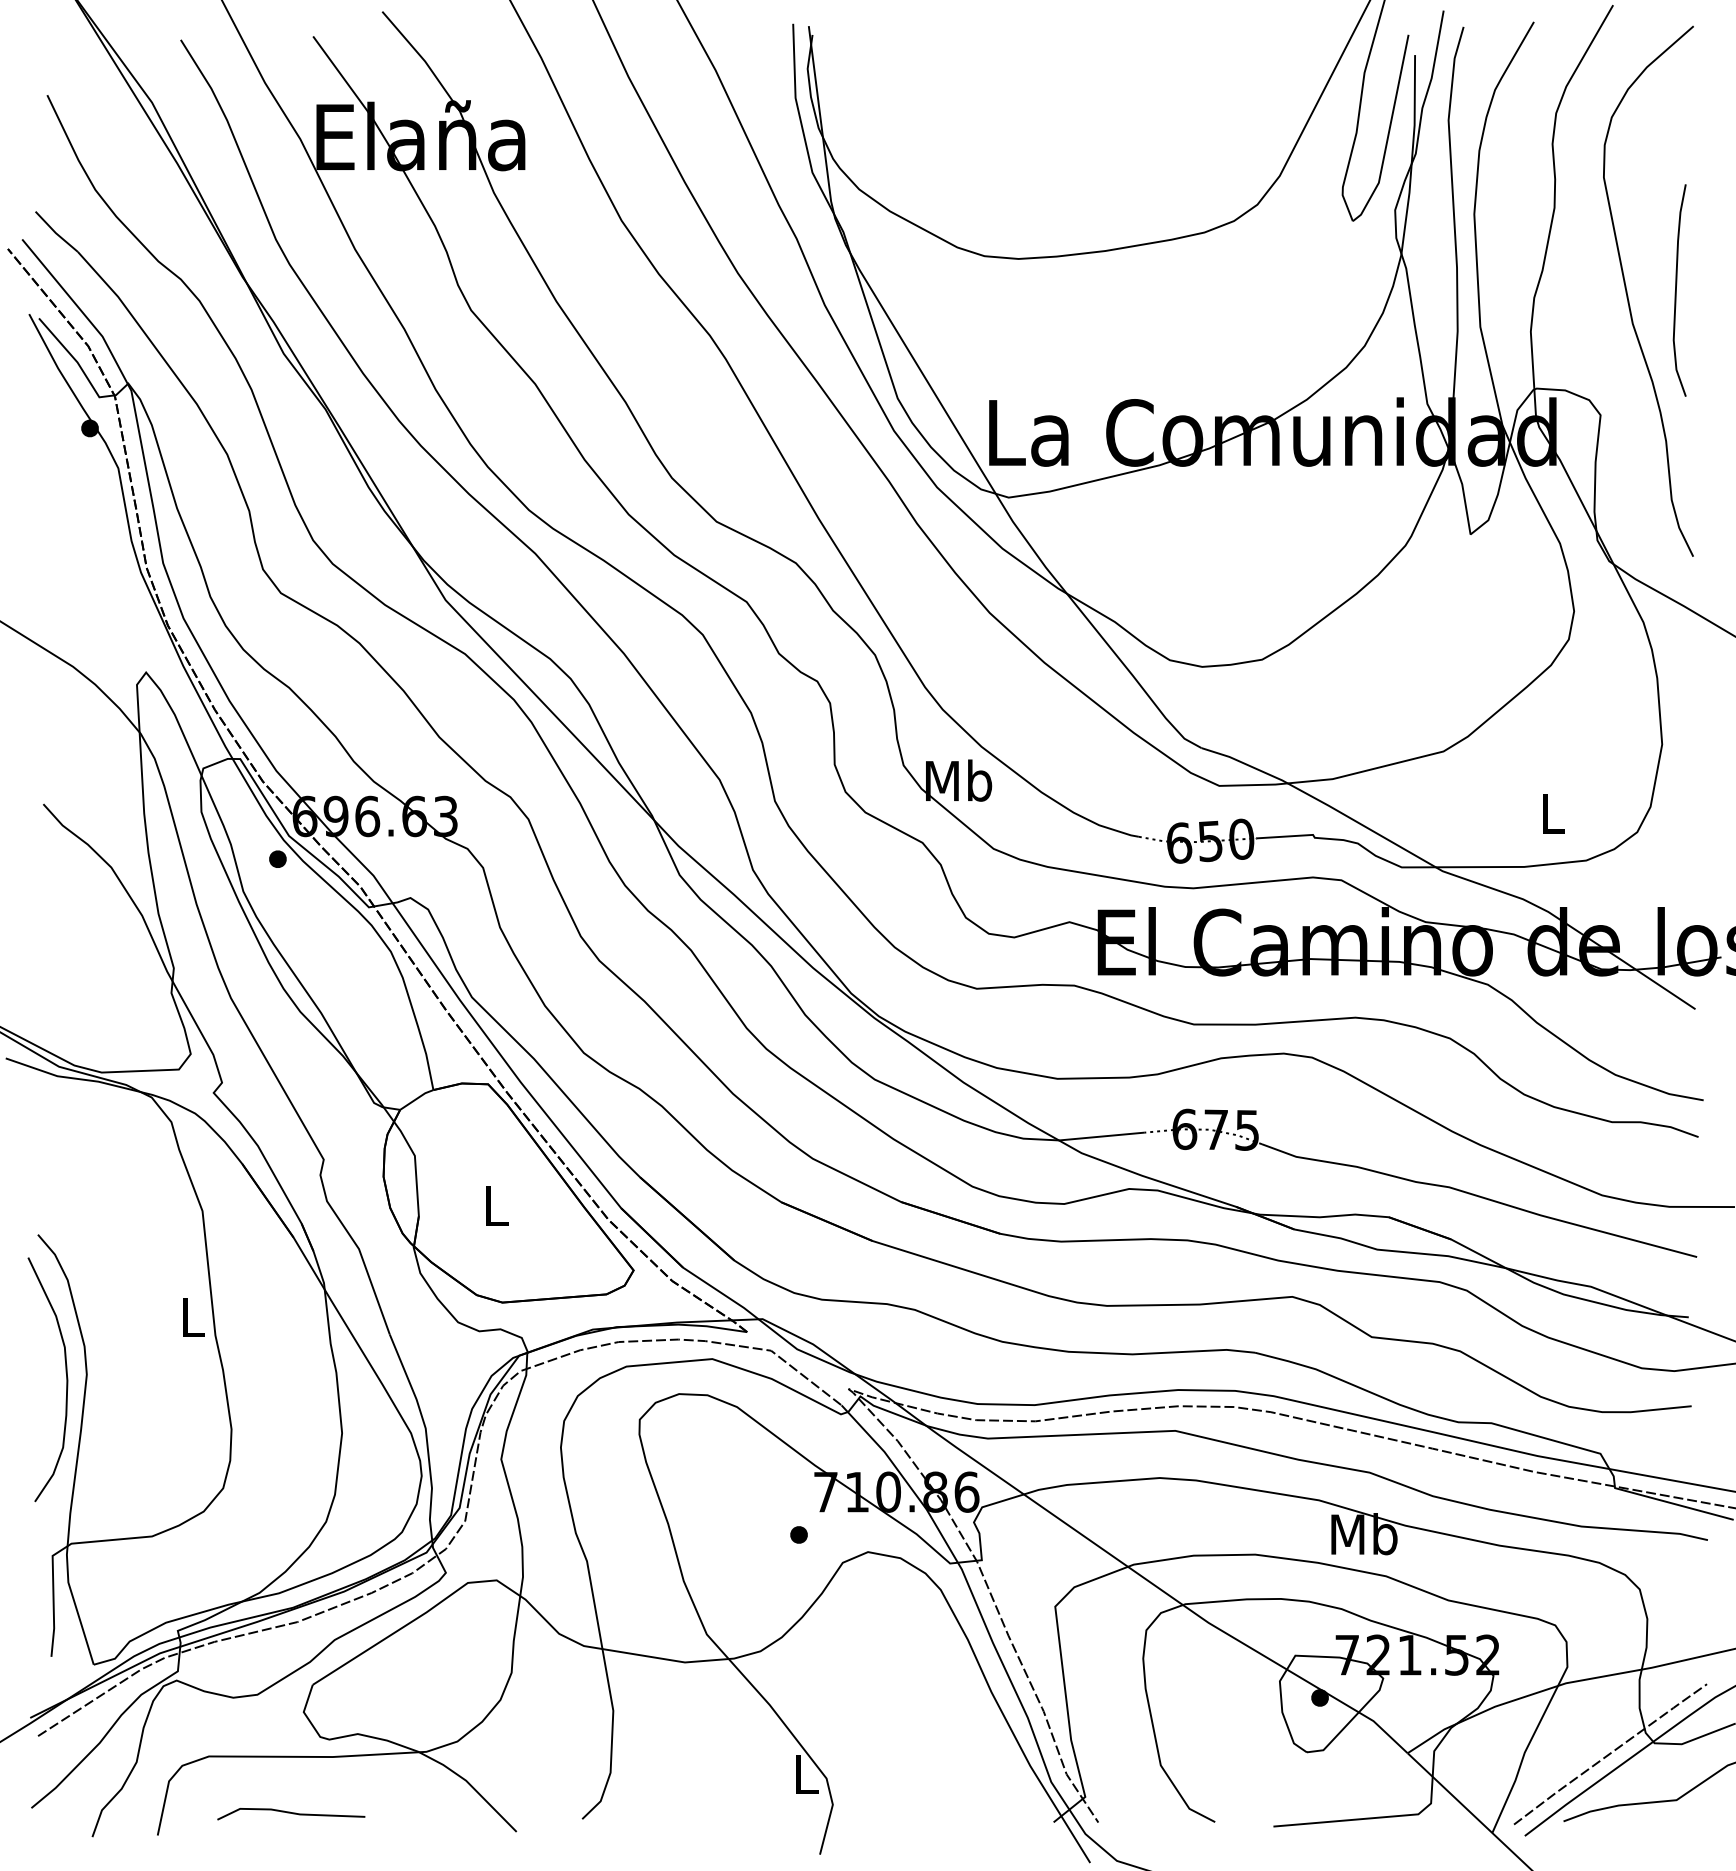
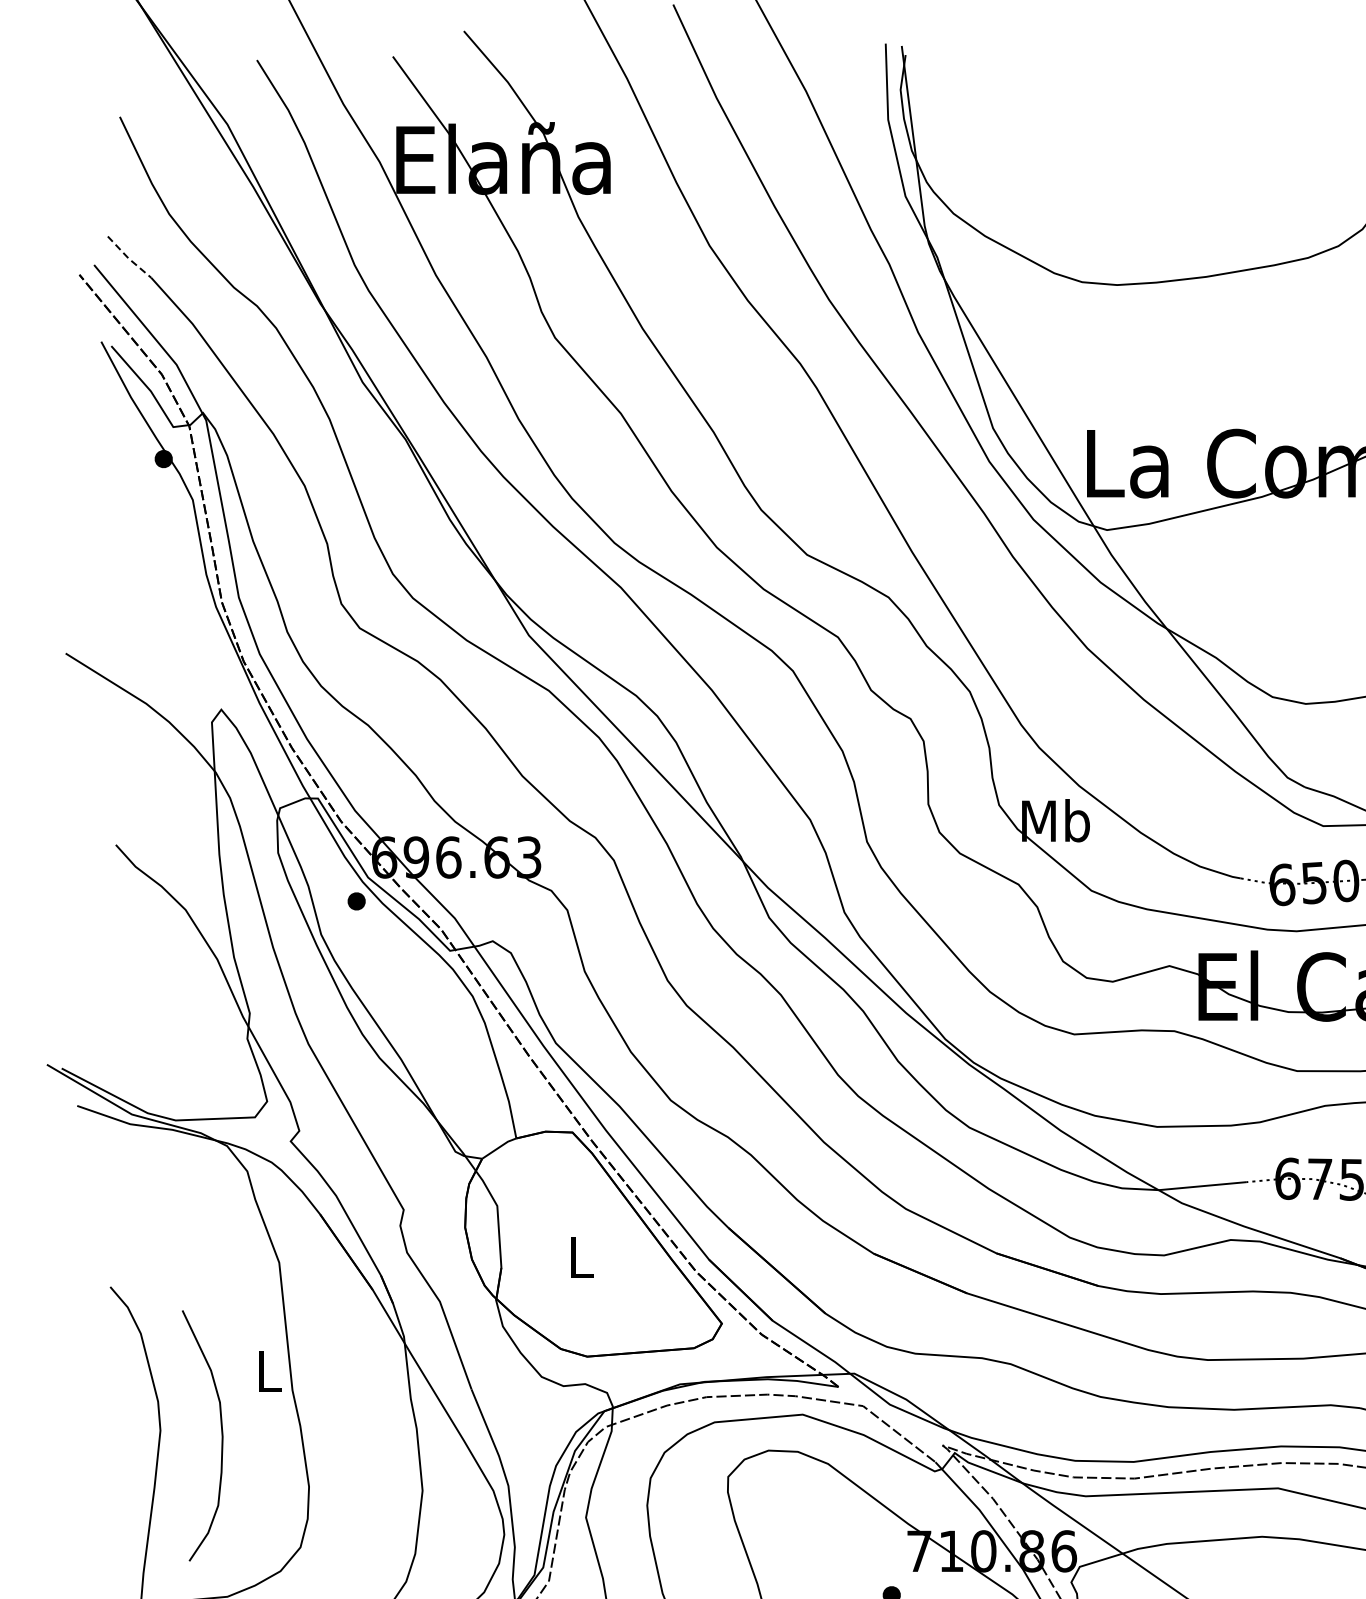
line: (55, 233) -> (128, 258), solid -> dashed
curve: (66, 1379) -> (221, 1435), moved

